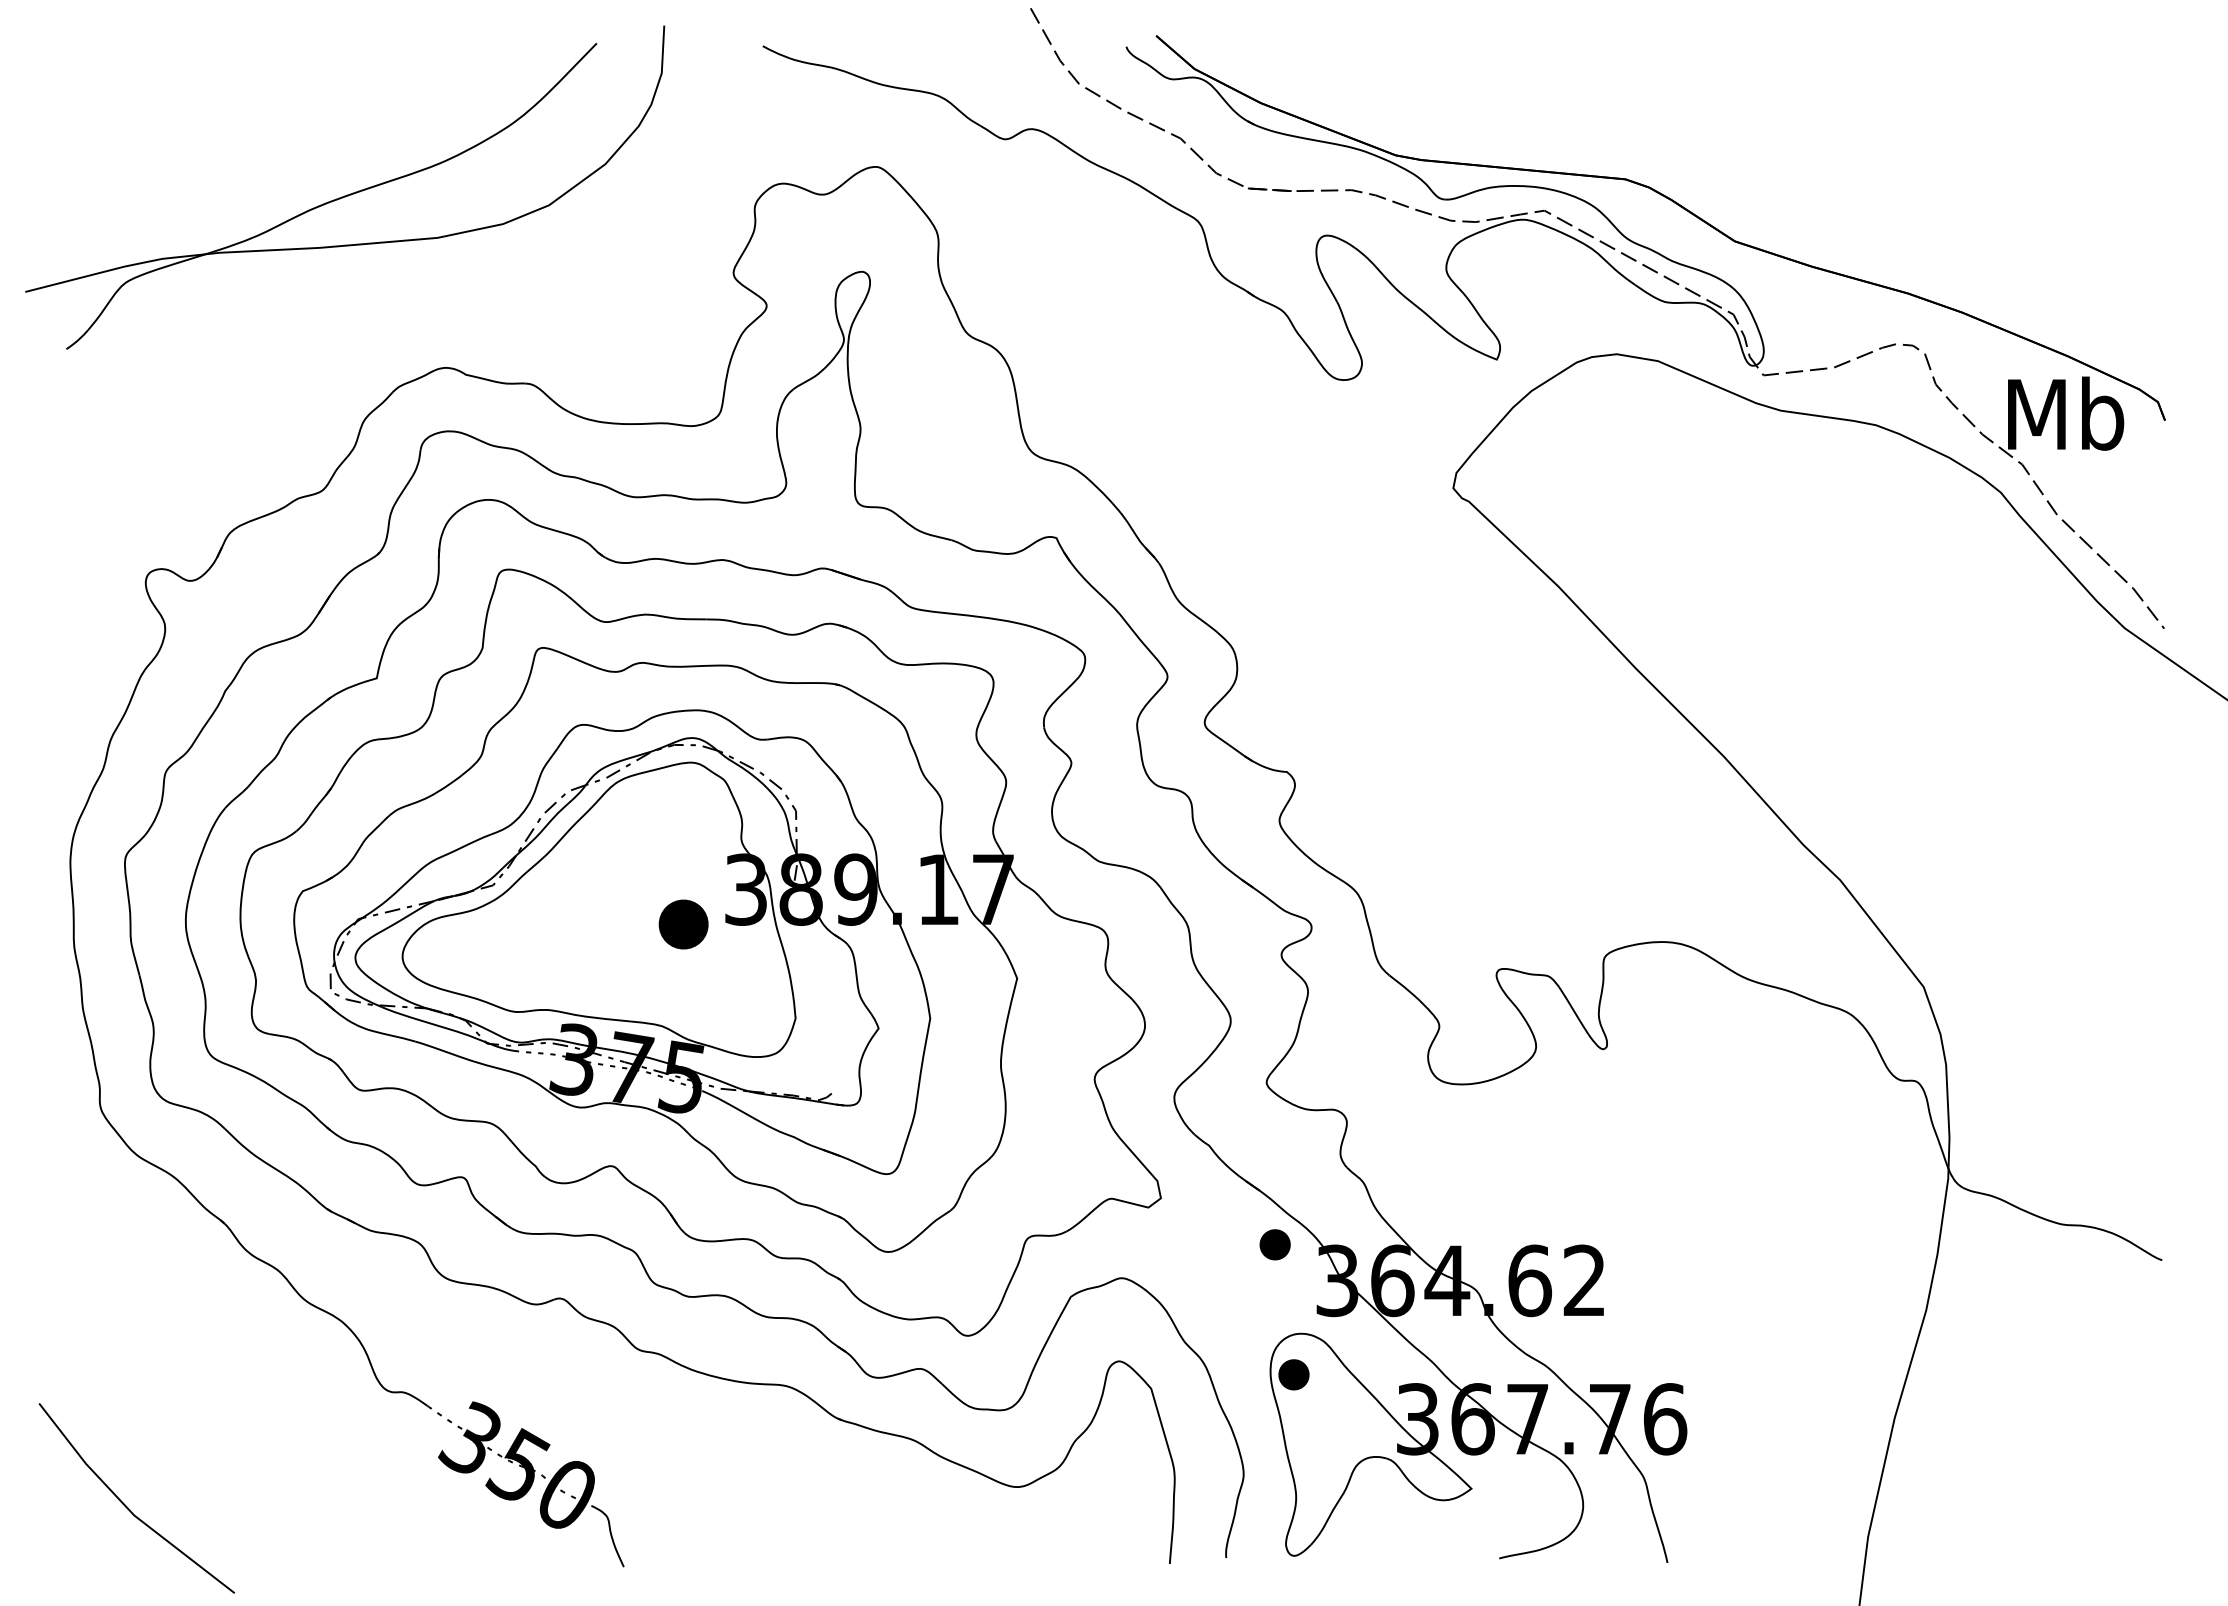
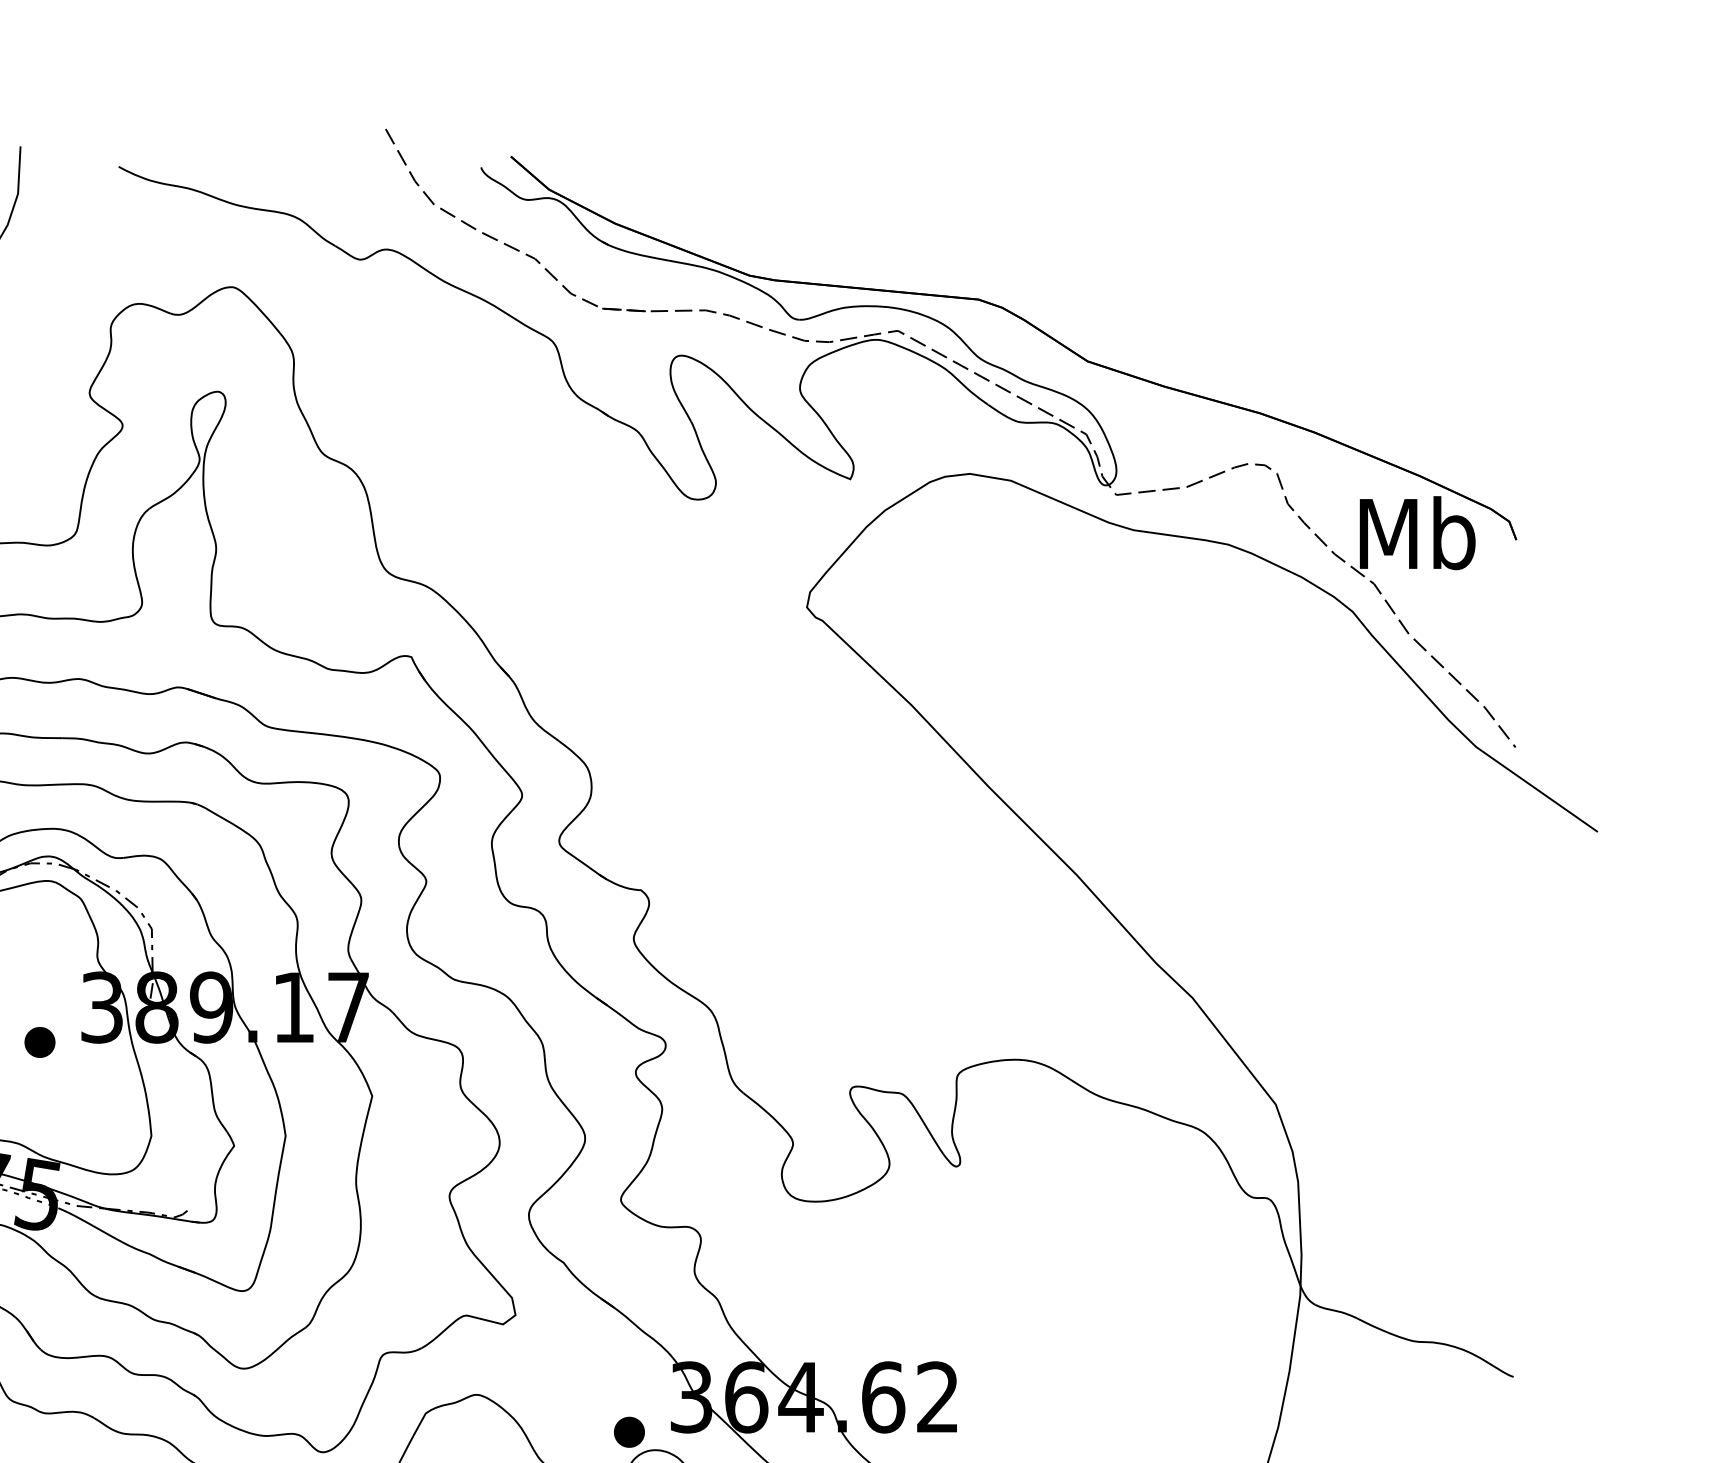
part: (683, 924) -> (39, 1042), size x0.62
part: (1274, 1244) -> (628, 1431), moved

